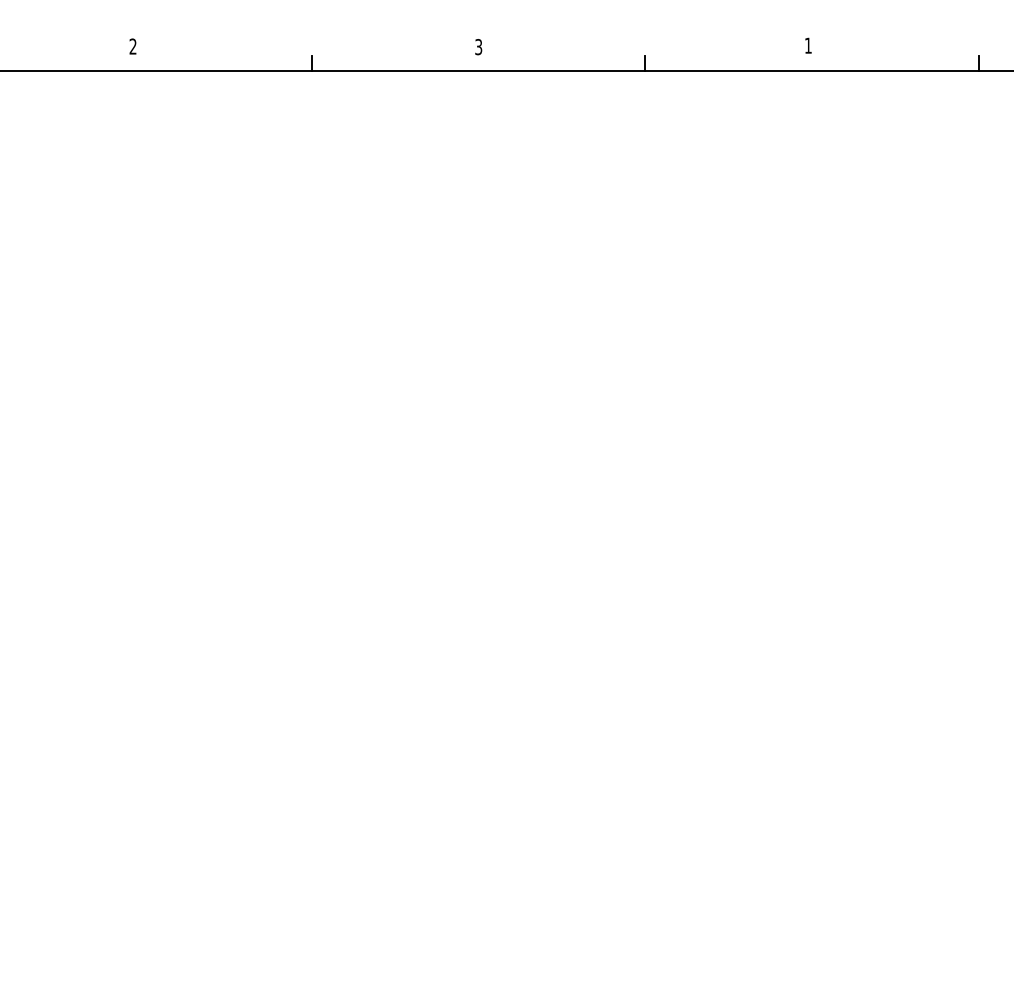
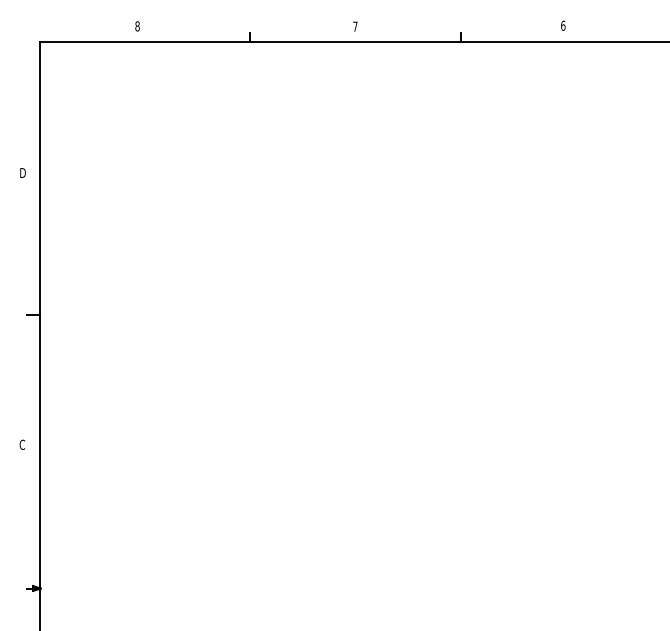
text: (808, 45) -> (563, 25), 1 -> 6
text: (133, 46) -> (137, 26), 2 -> 8
text: (478, 46) -> (355, 26), 3 -> 7

